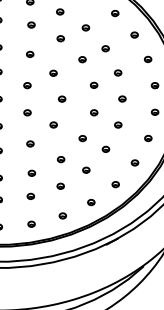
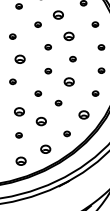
part: (105, 48) -> (58, 15), size x1.6
part: (118, 72) -> (69, 35), size x1.6
part: (62, 98) -> (20, 58), size x1.6
part: (118, 124) -> (69, 81), size x1.6
part: (60, 159) -> (18, 111), size x1.6
part: (134, 162) -> (83, 114), size x1.6
part: (86, 169) -> (41, 120), size x1.6
part: (91, 202) -> (45, 149), size x1.6
part: (62, 215) -> (20, 160), size x1.6

